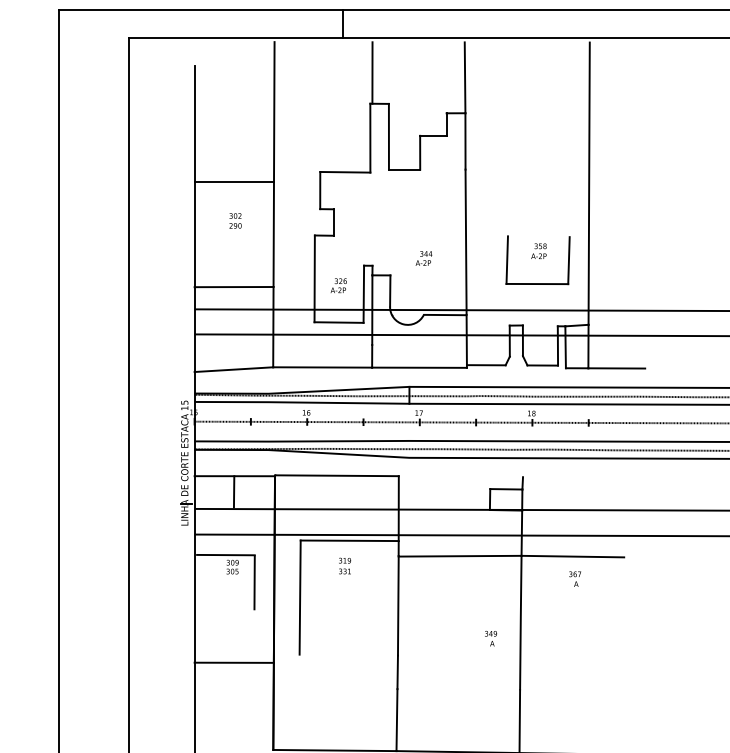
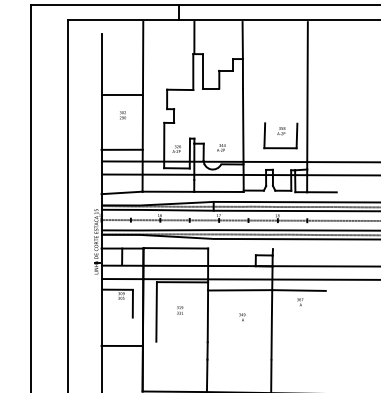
text: (424, 257) -> (221, 147), moved
text: (345, 566) -> (180, 310), moved
text: (491, 636) -> (242, 316), moved

